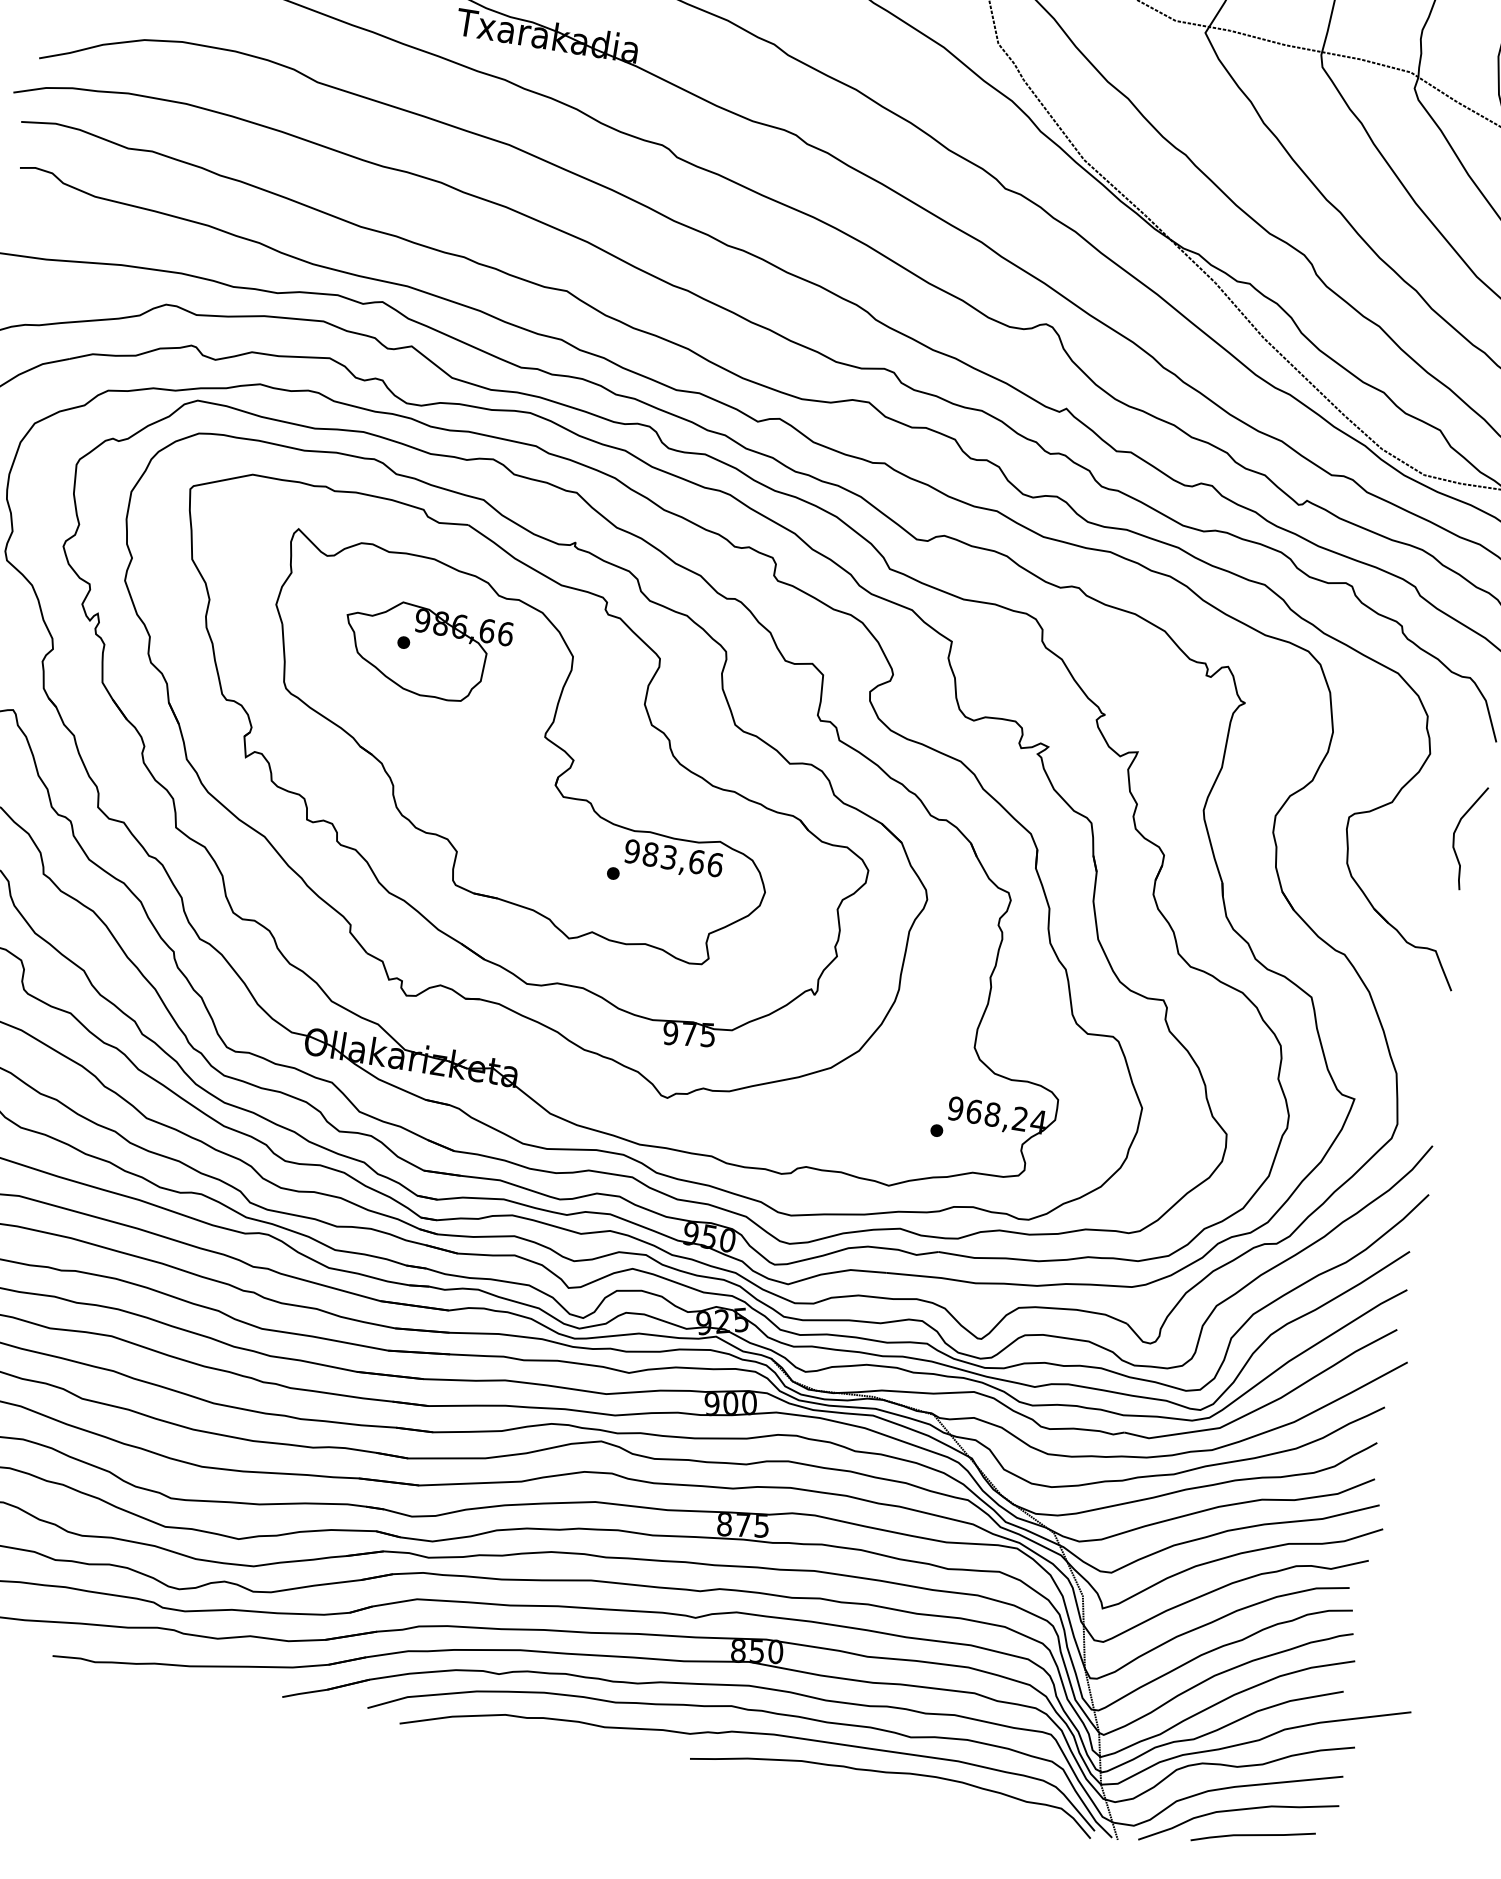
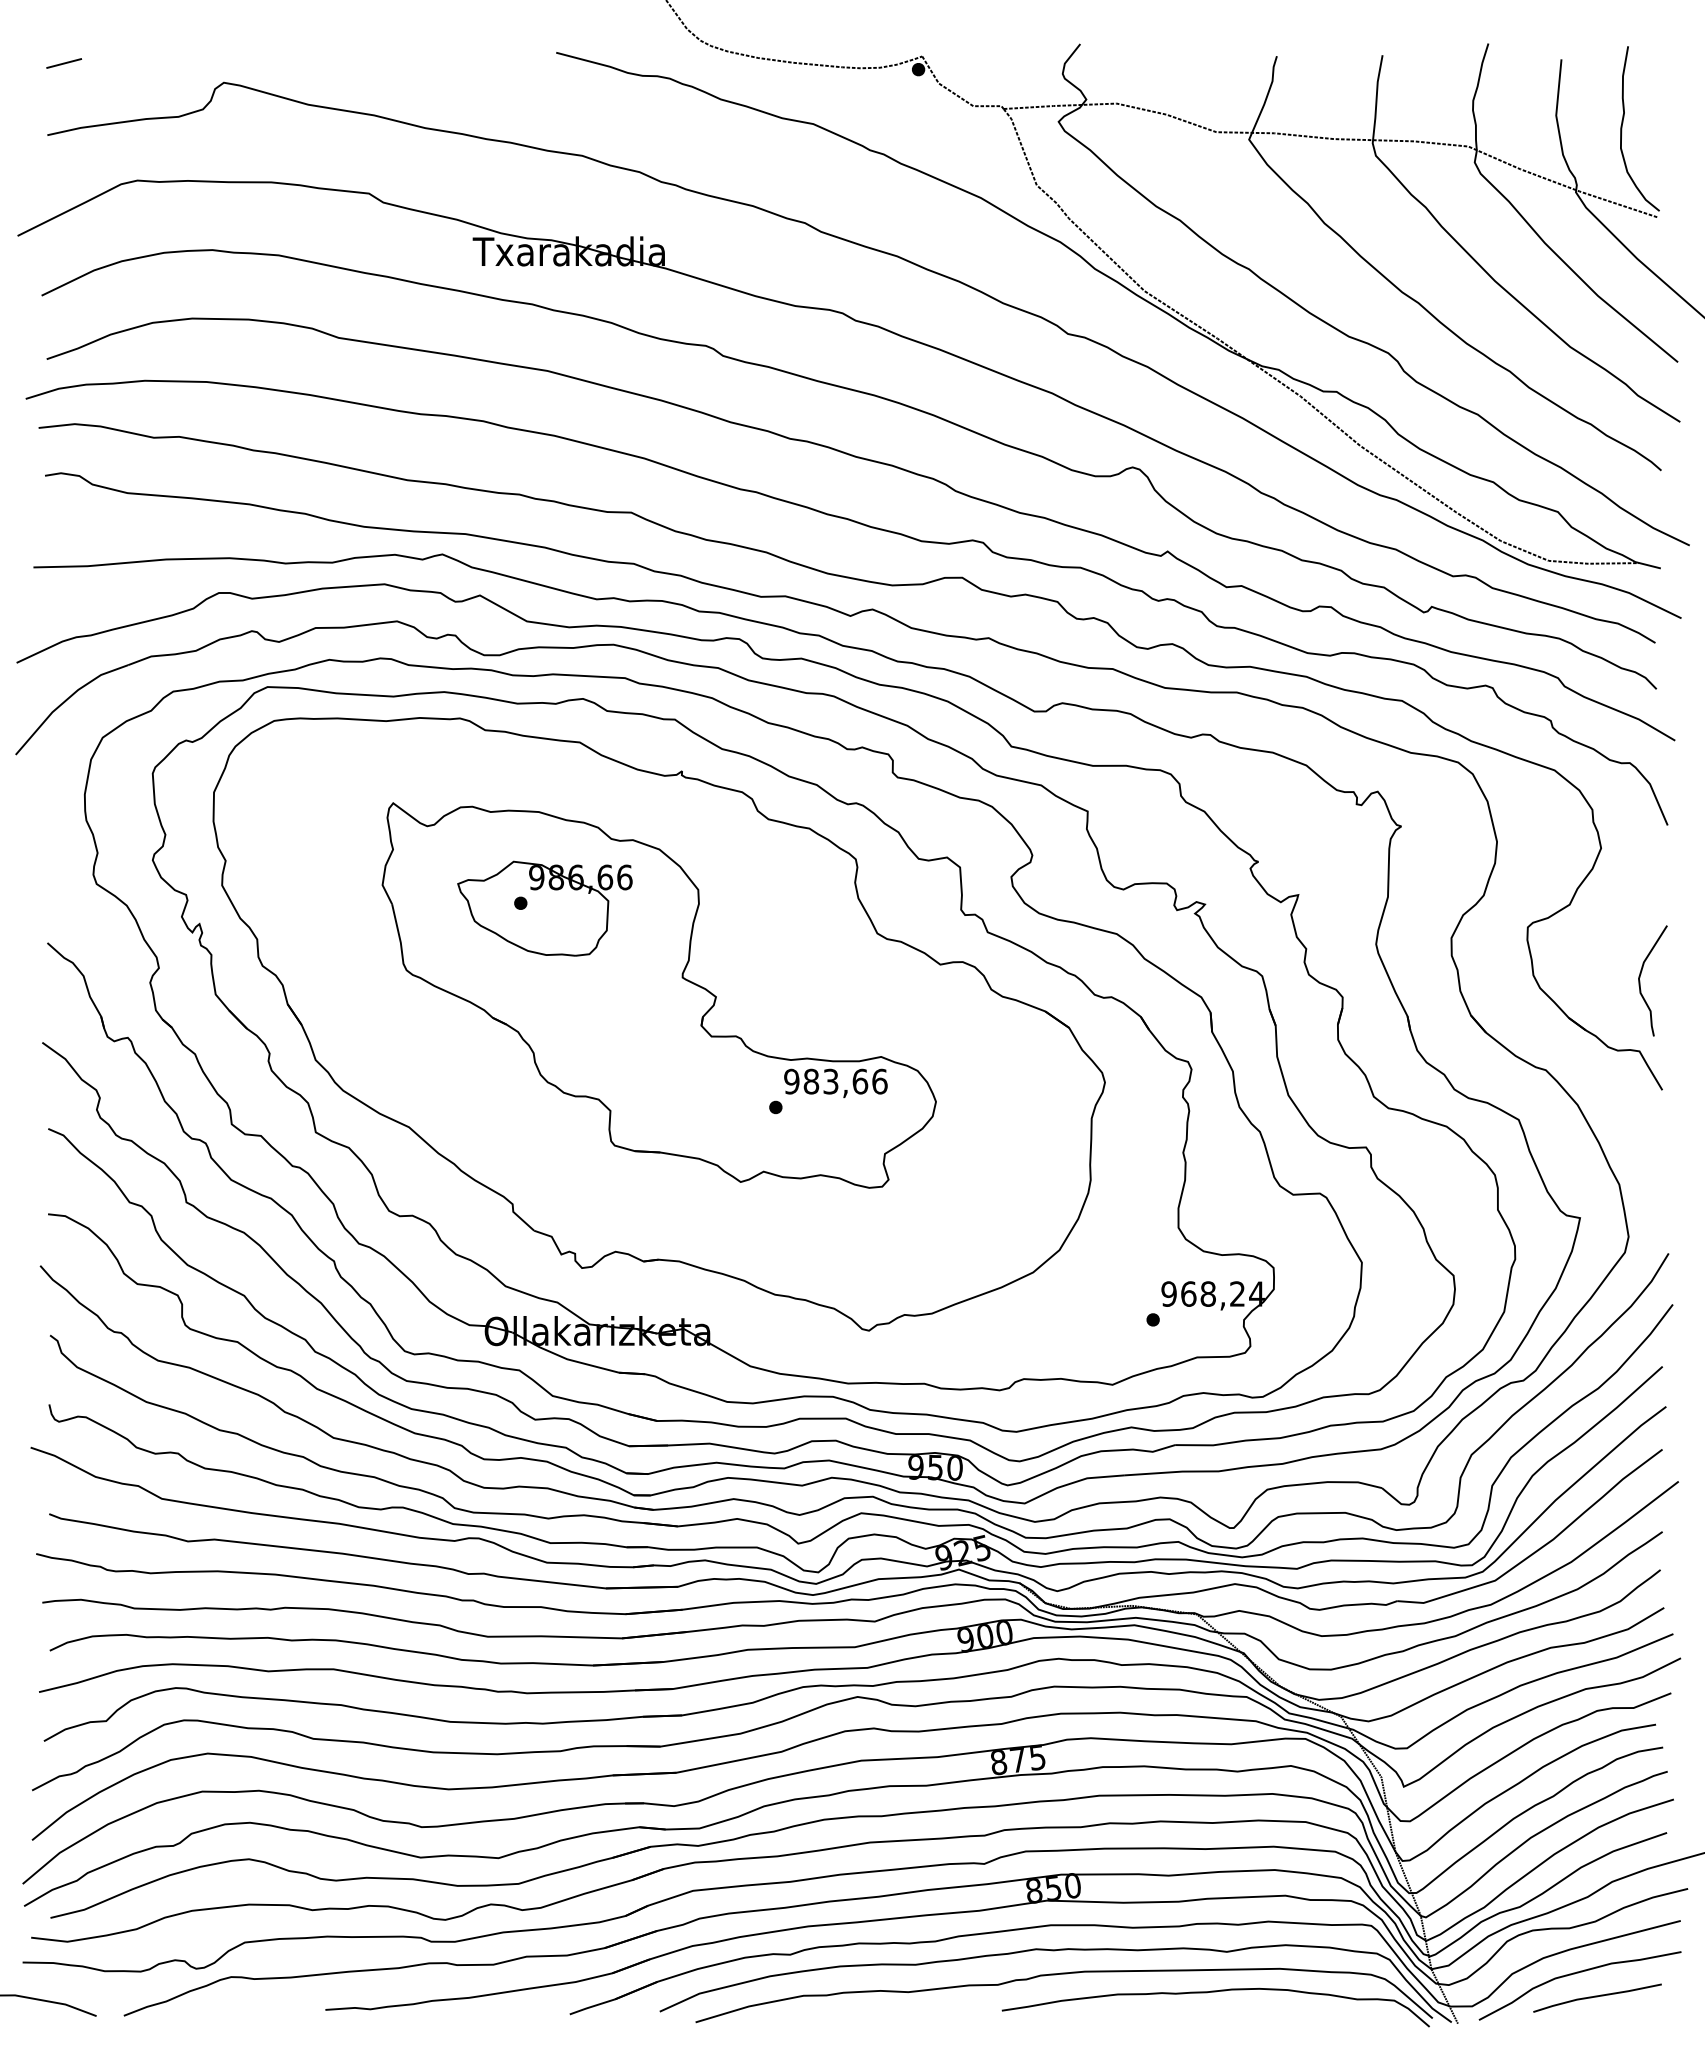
part: (514, 767) -> (656, 1014), removed
curve: (1455, 835) -> (1640, 980), moved

